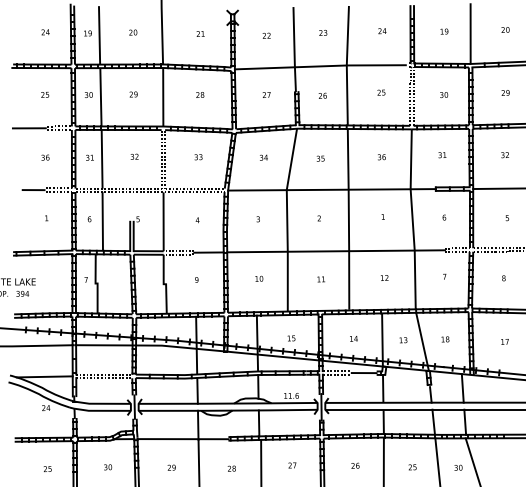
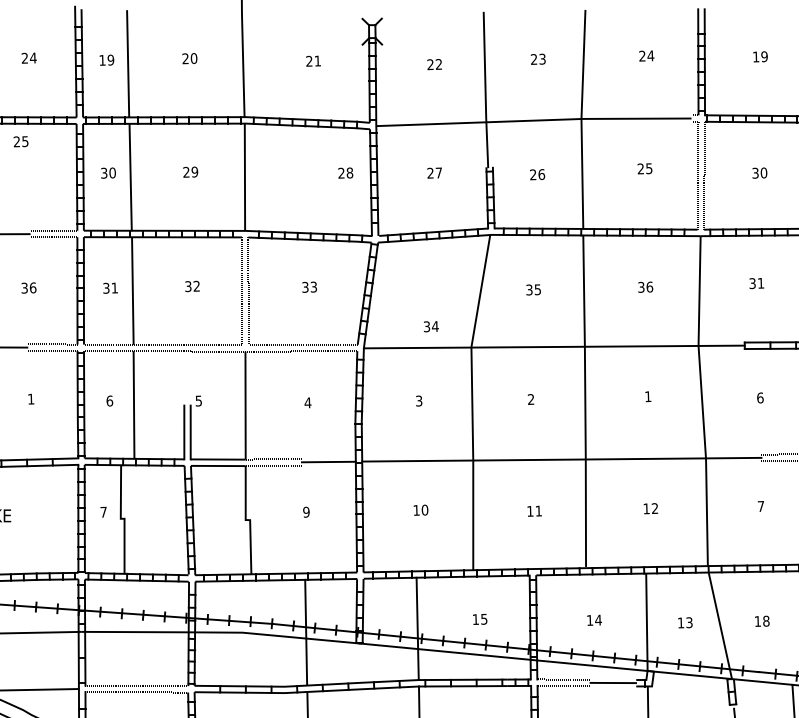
text: (45, 94) -> (21, 141), moved
text: (200, 94) -> (346, 172), moved
text: (263, 157) -> (430, 326), moved

